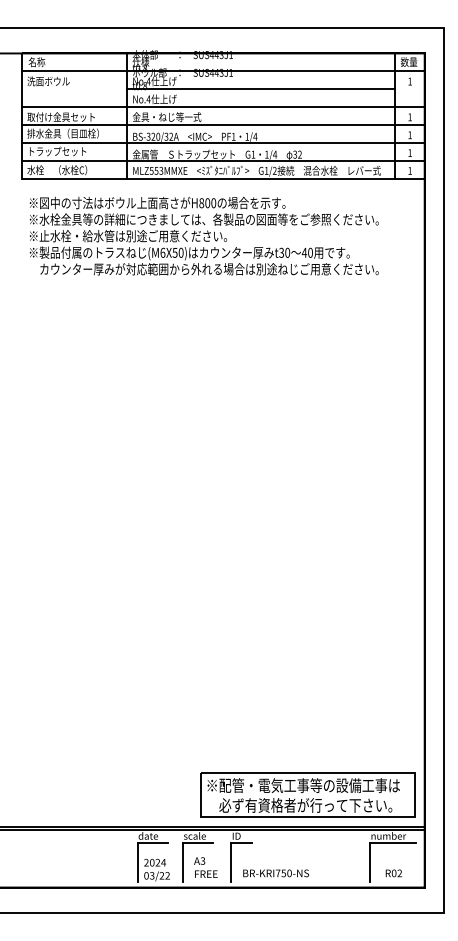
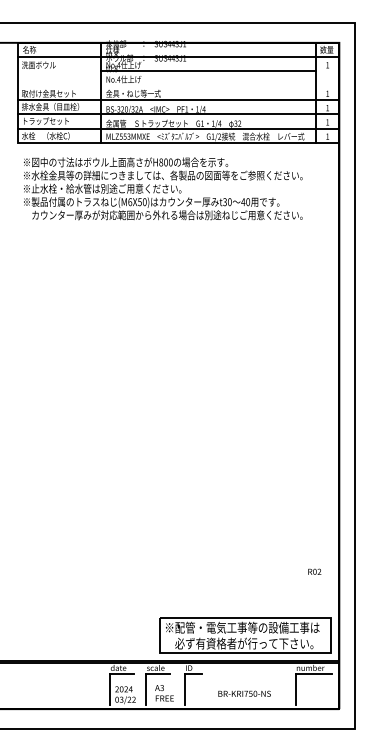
line: (223, 106) -> (178, 85), removed
text: (275, 872) -> (244, 693), moved
text: (393, 872) -> (314, 571), moved

